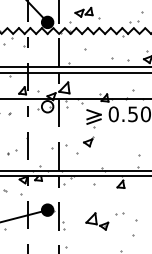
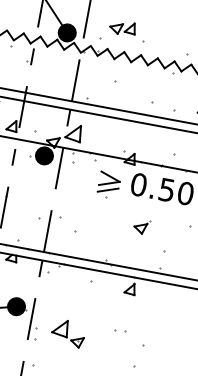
fill: (47, 106) -> (44, 155), added
part: (88, 141) -> (141, 226), moved
part: (97, 221) -> (68, 333), moved

